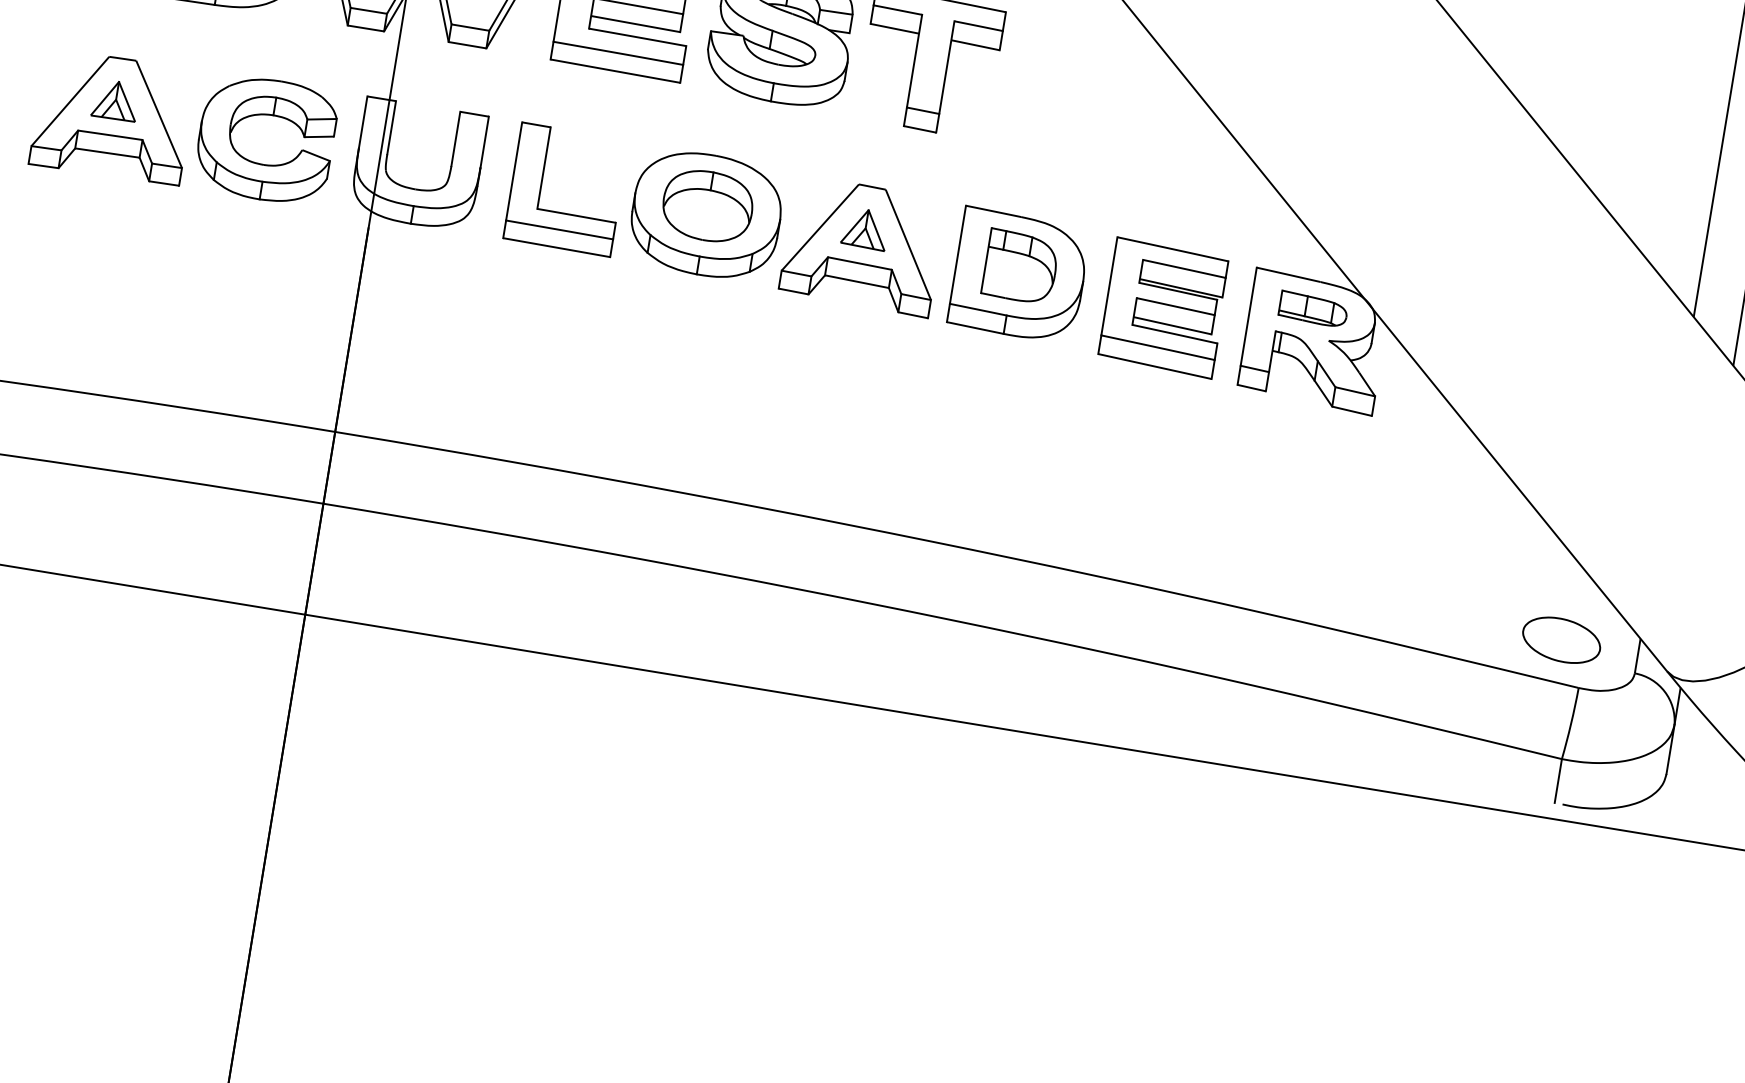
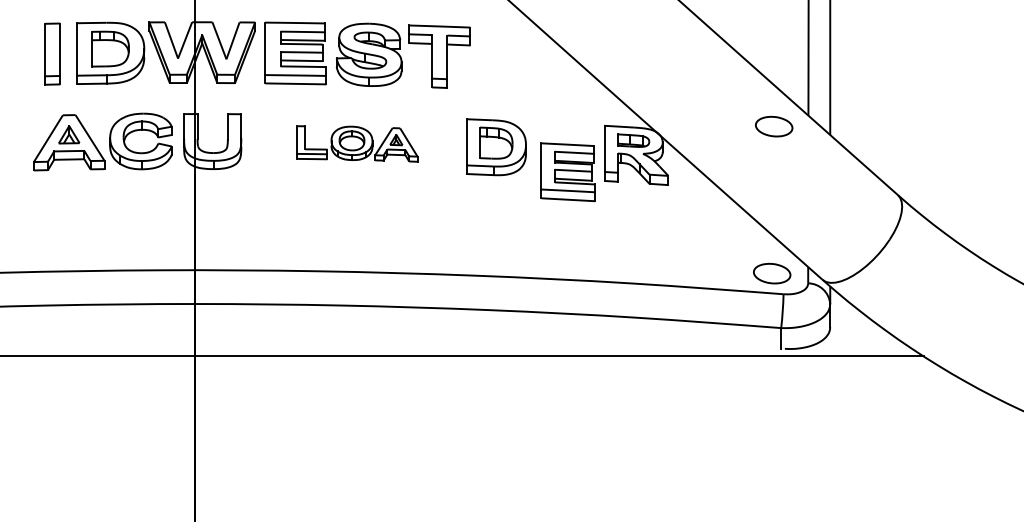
part: (725, 219) -> (357, 143), size x0.6
part: (1162, 308) -> (567, 172), moved
part: (1617, 328) -> (774, 126), added

